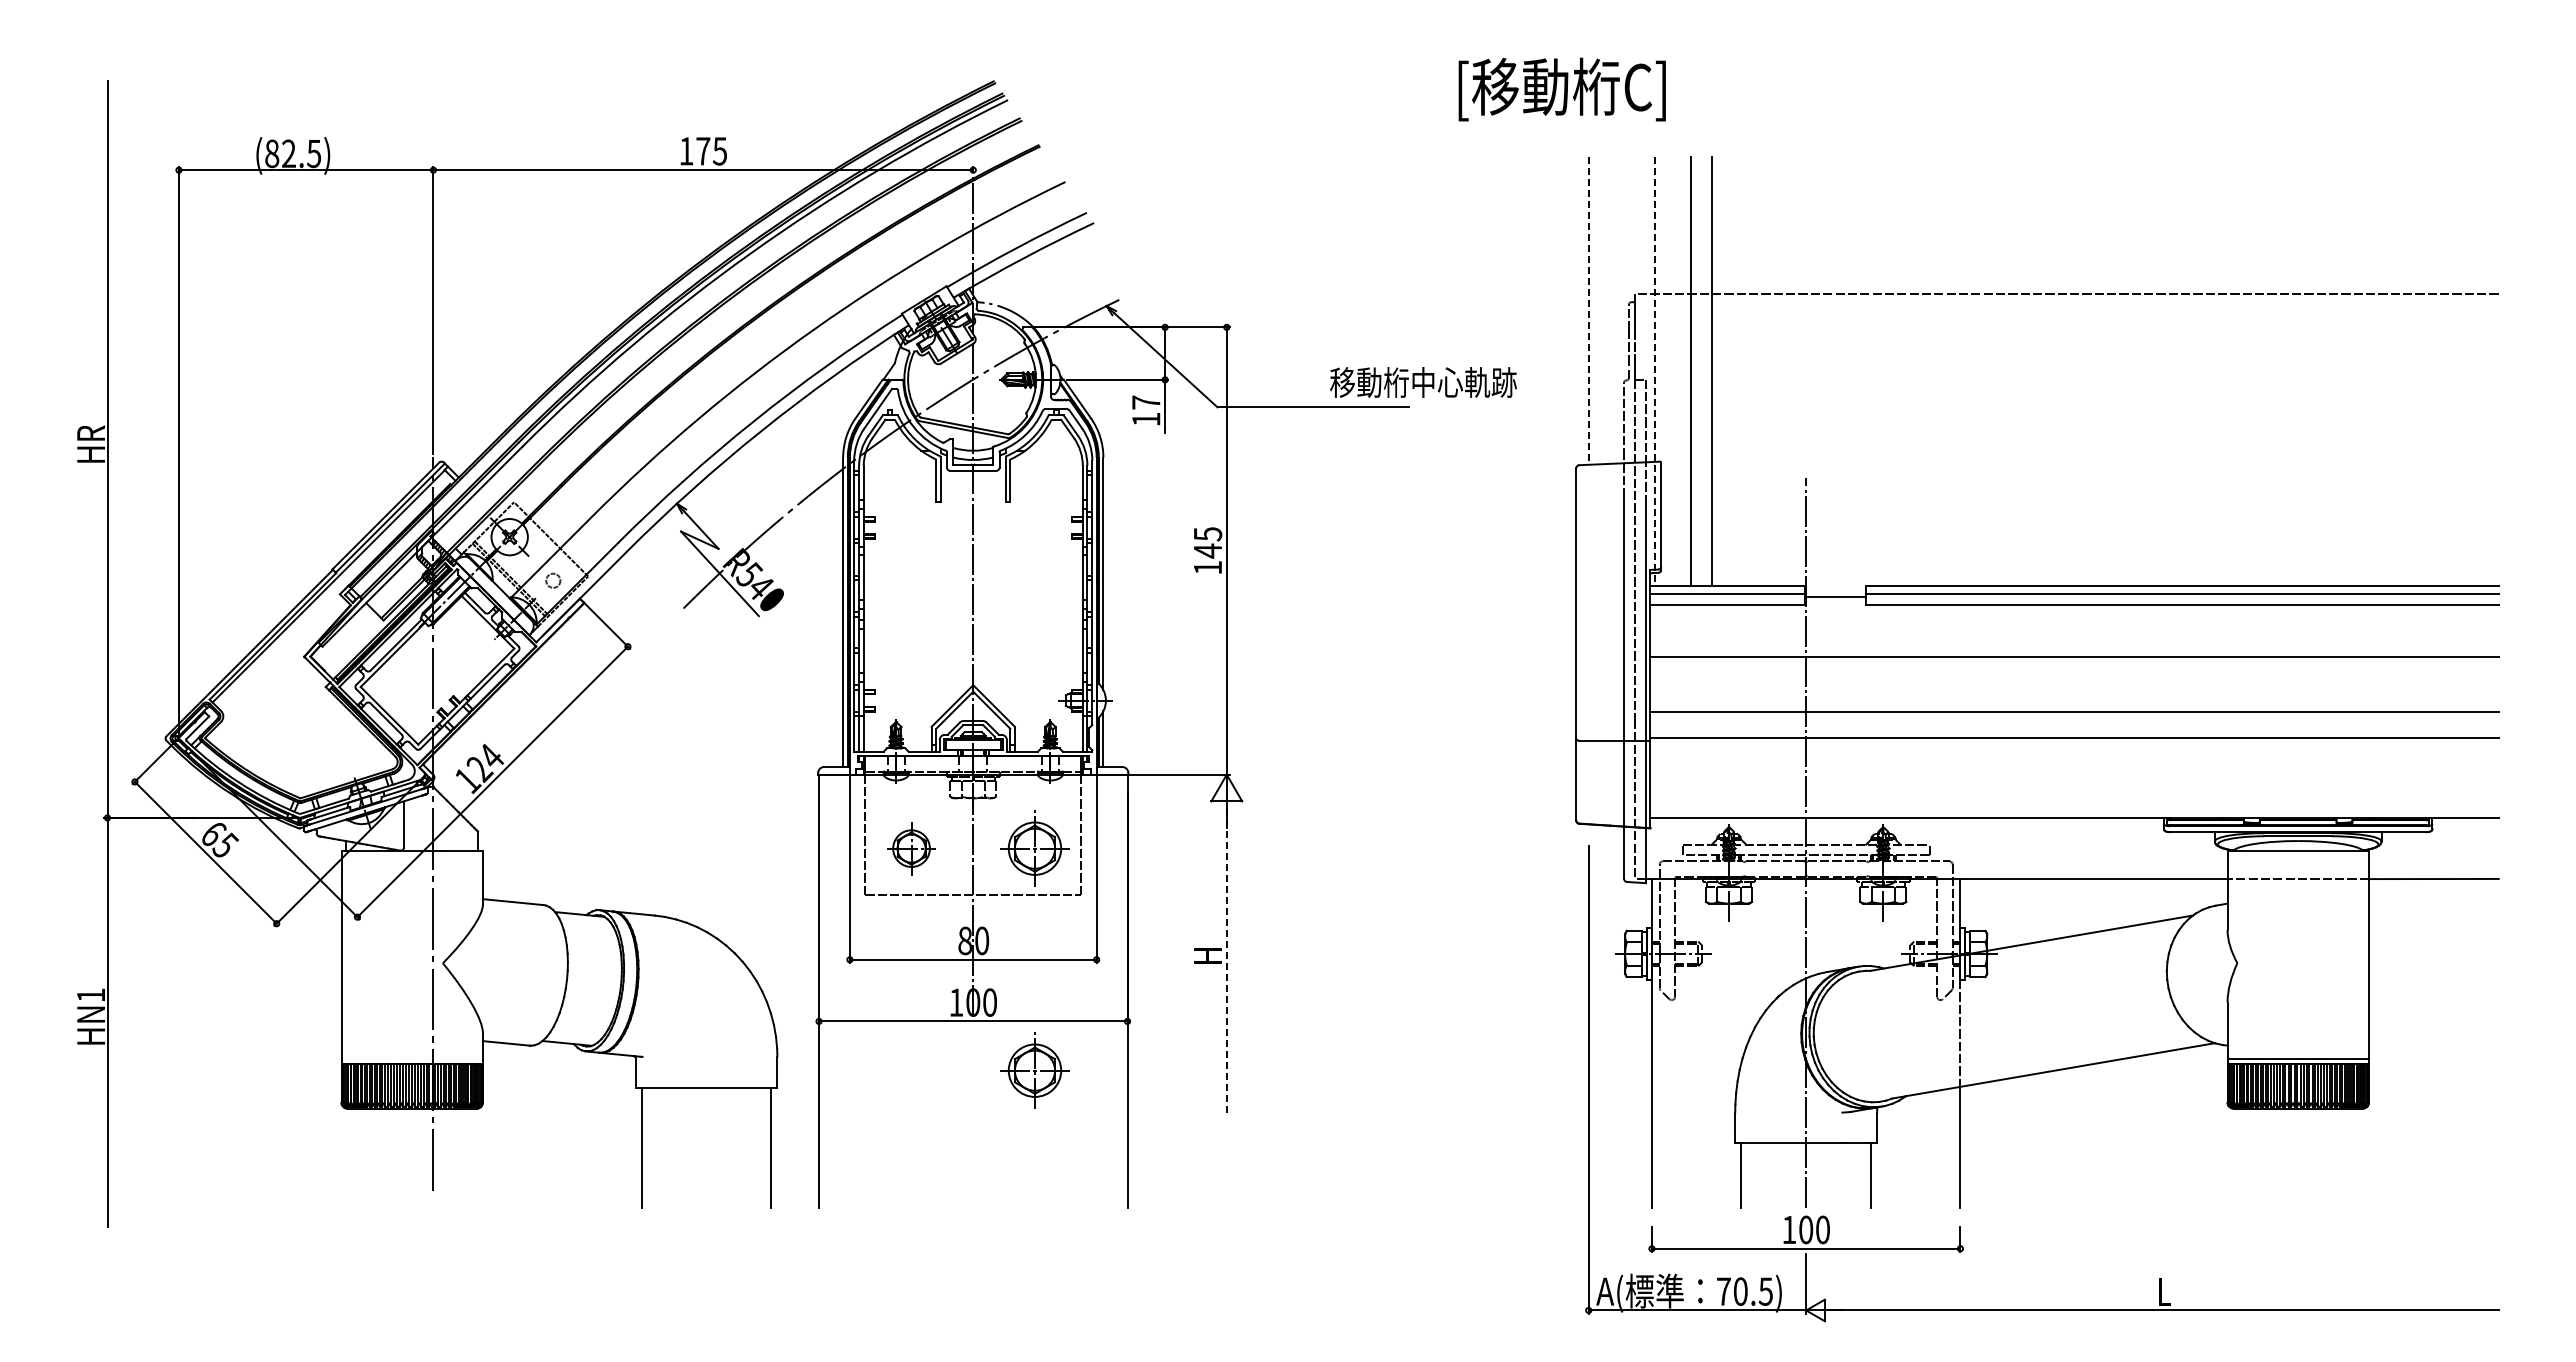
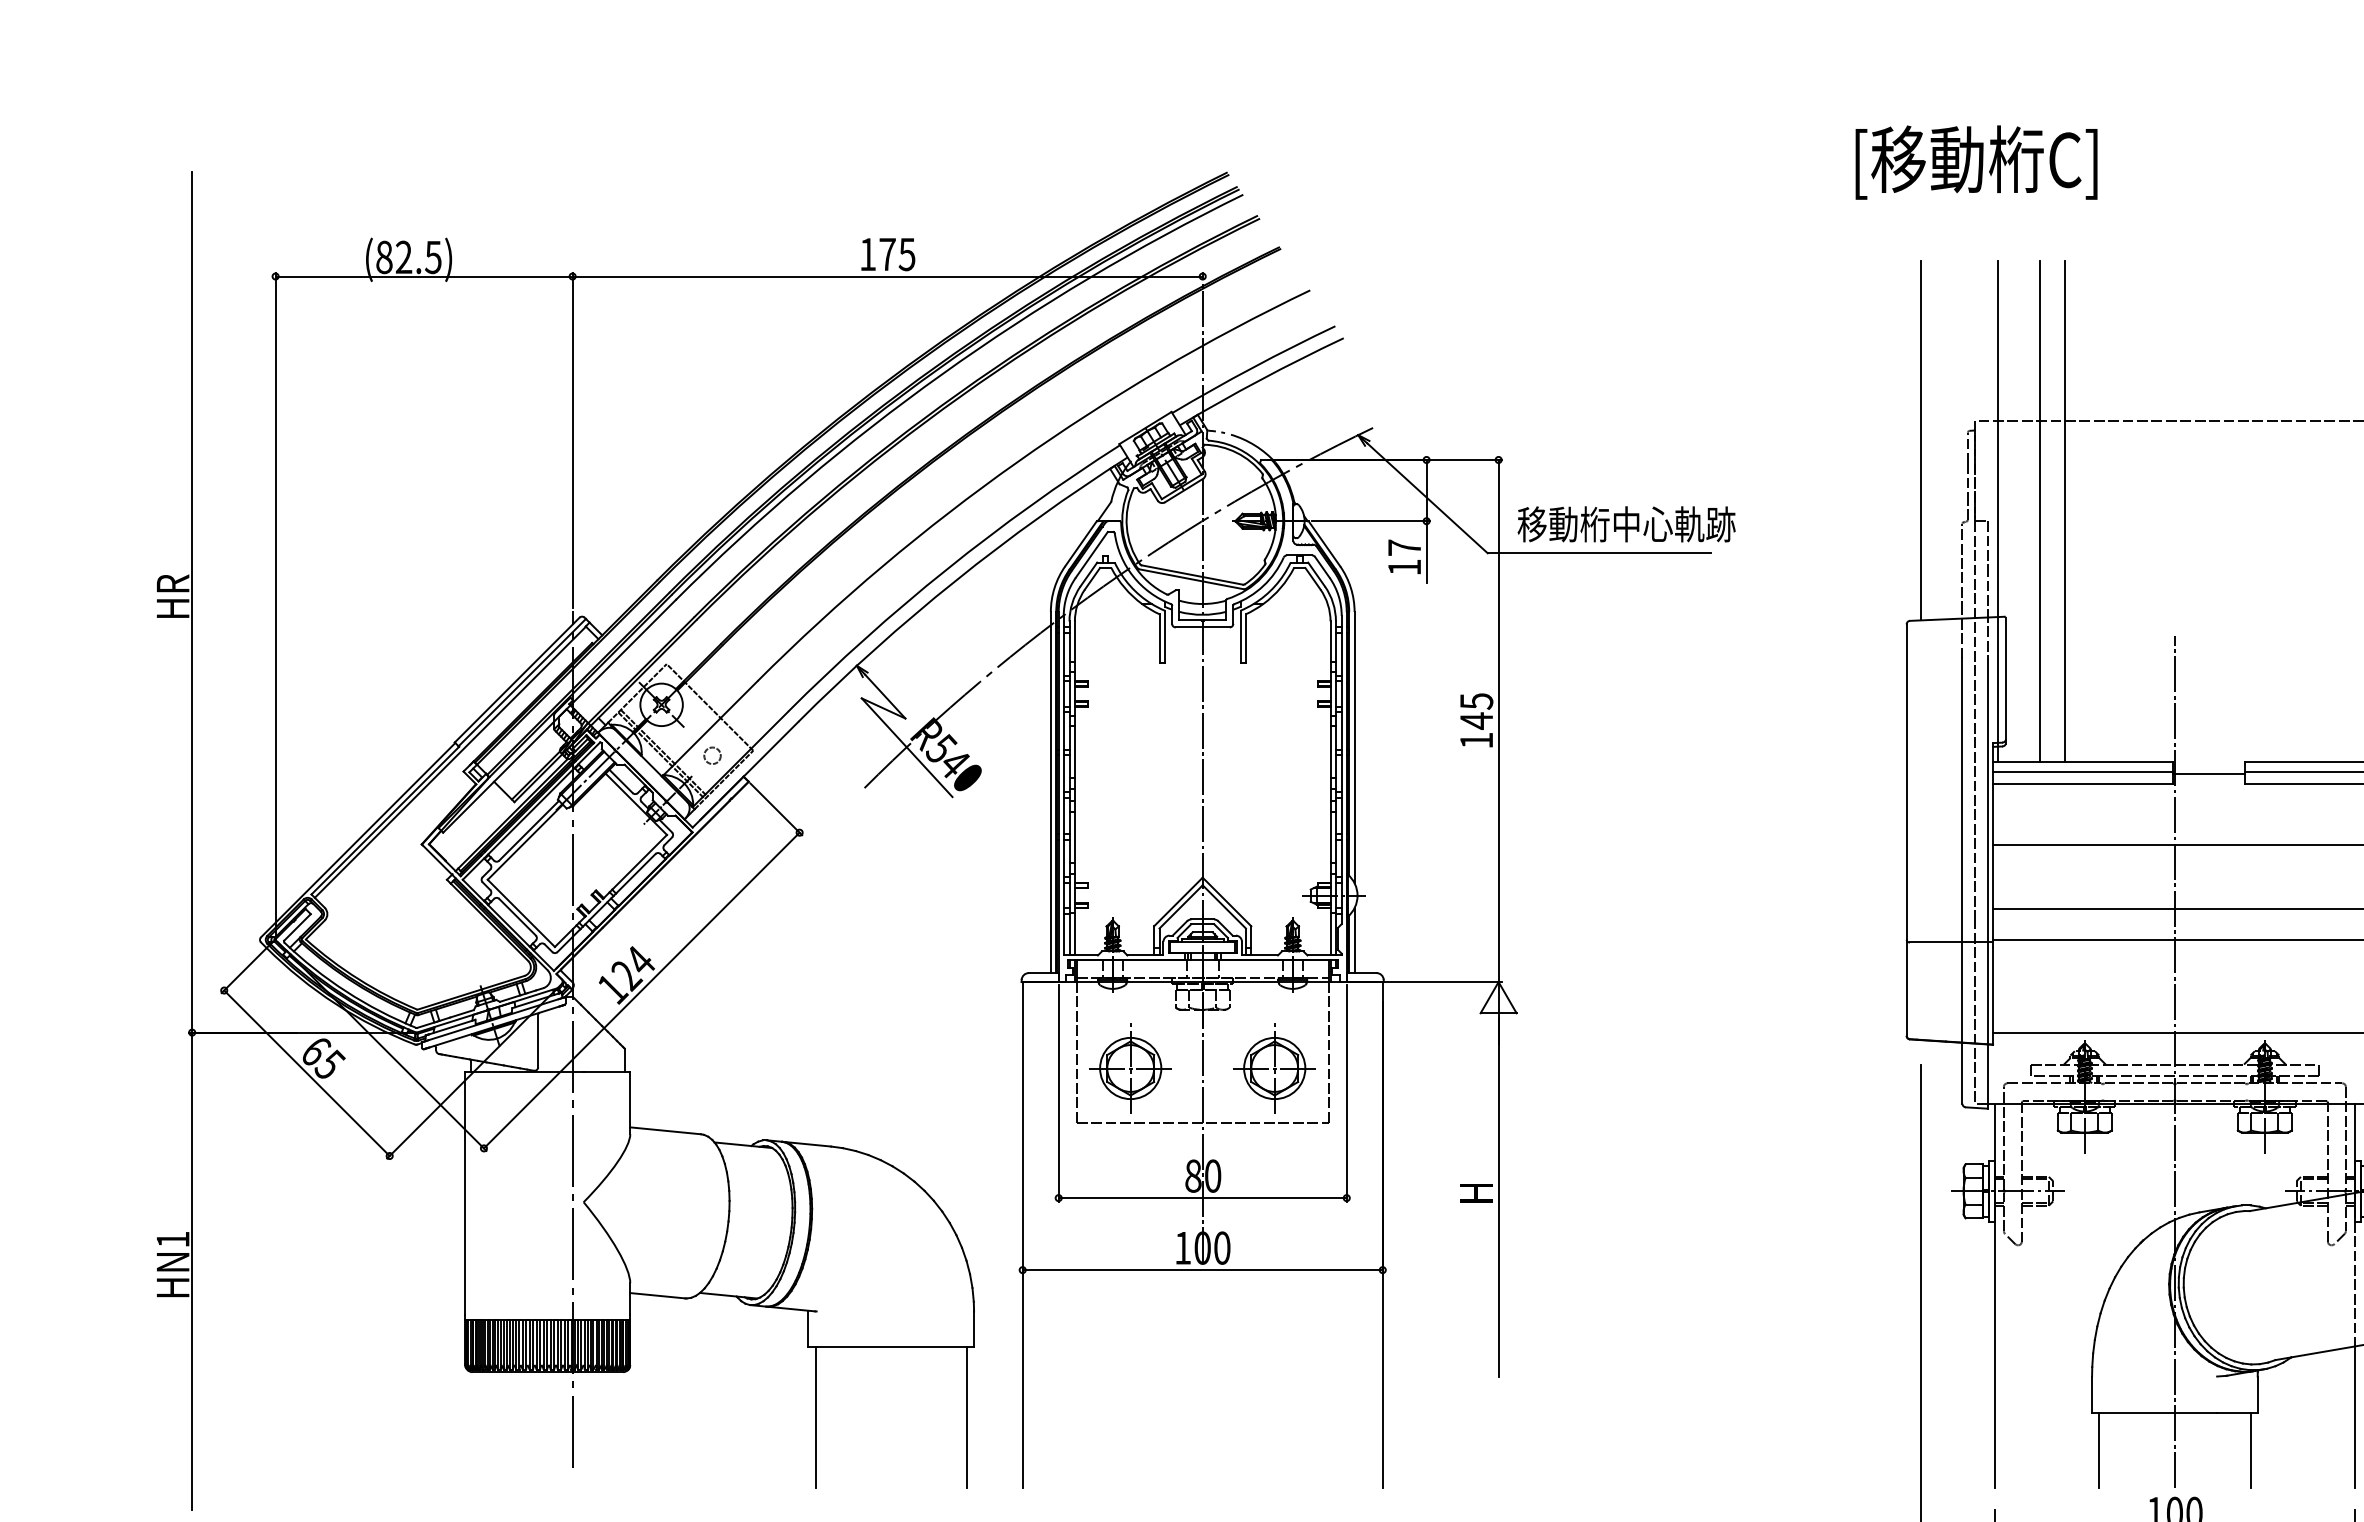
text: (1561, 89) -> (1975, 162), moved
line: (1588, 310) -> (1920, 440), dashed -> solid
line: (1655, 372) -> (1999, 512), dashed -> solid
text: (1423, 382) -> (1626, 524), moved
part: (911, 848) -> (1130, 1068), size x1.43
line: (1226, 959) -> (1498, 1197), dashed -> solid
part: (1034, 1070) -> (1274, 1327), removed

